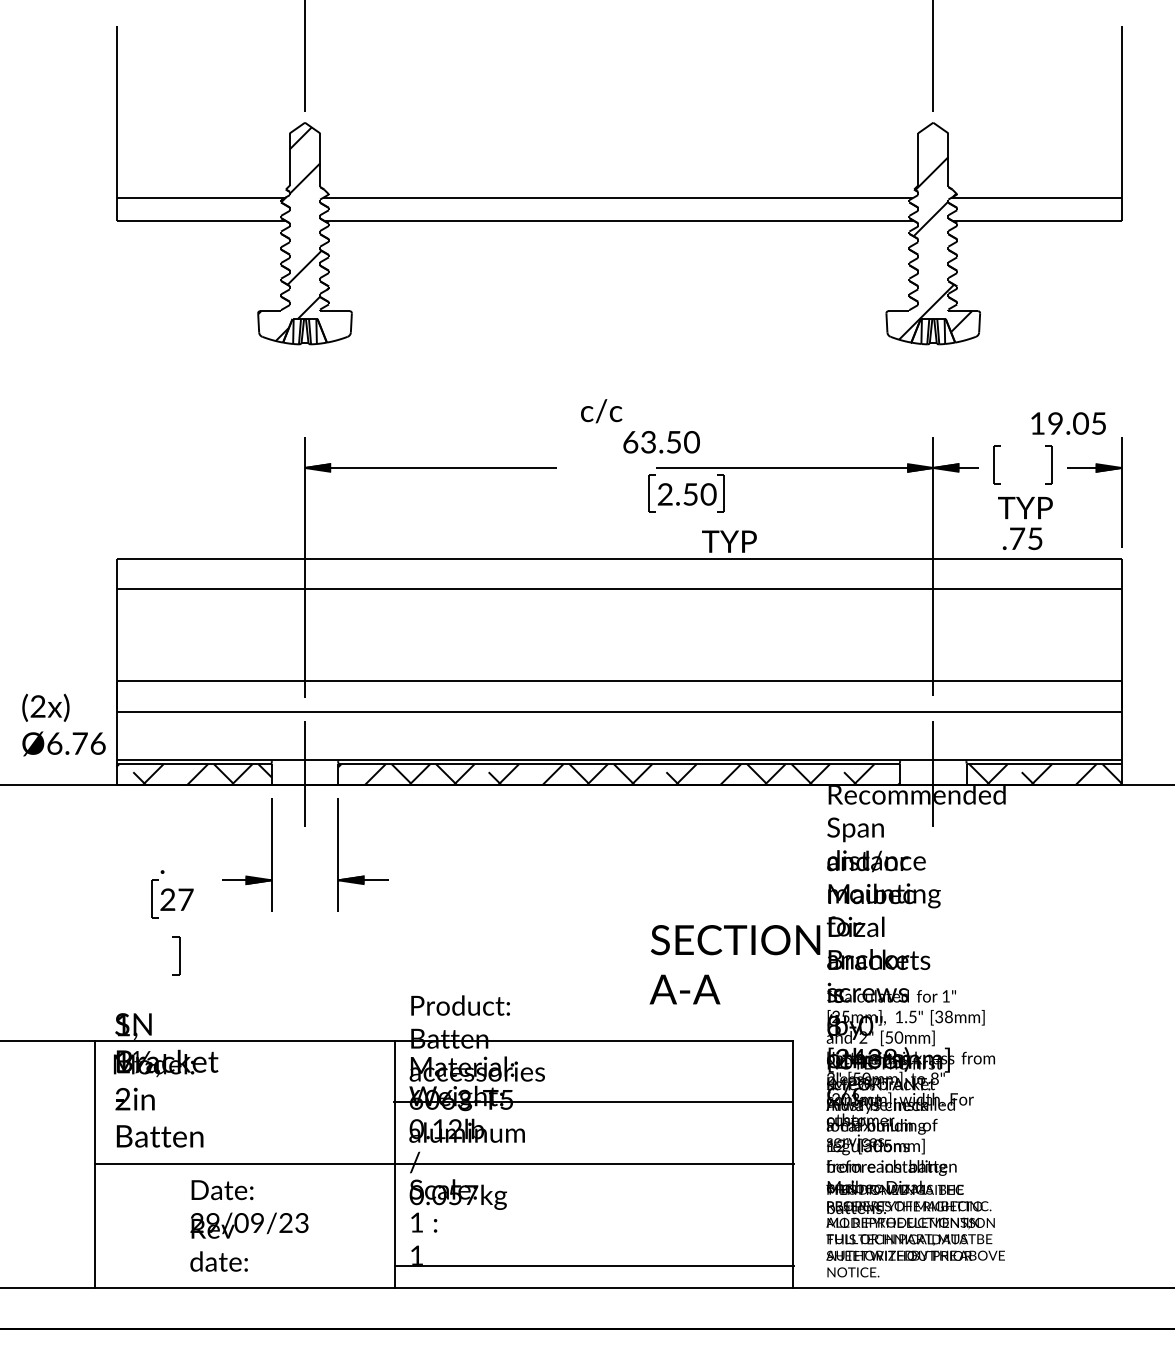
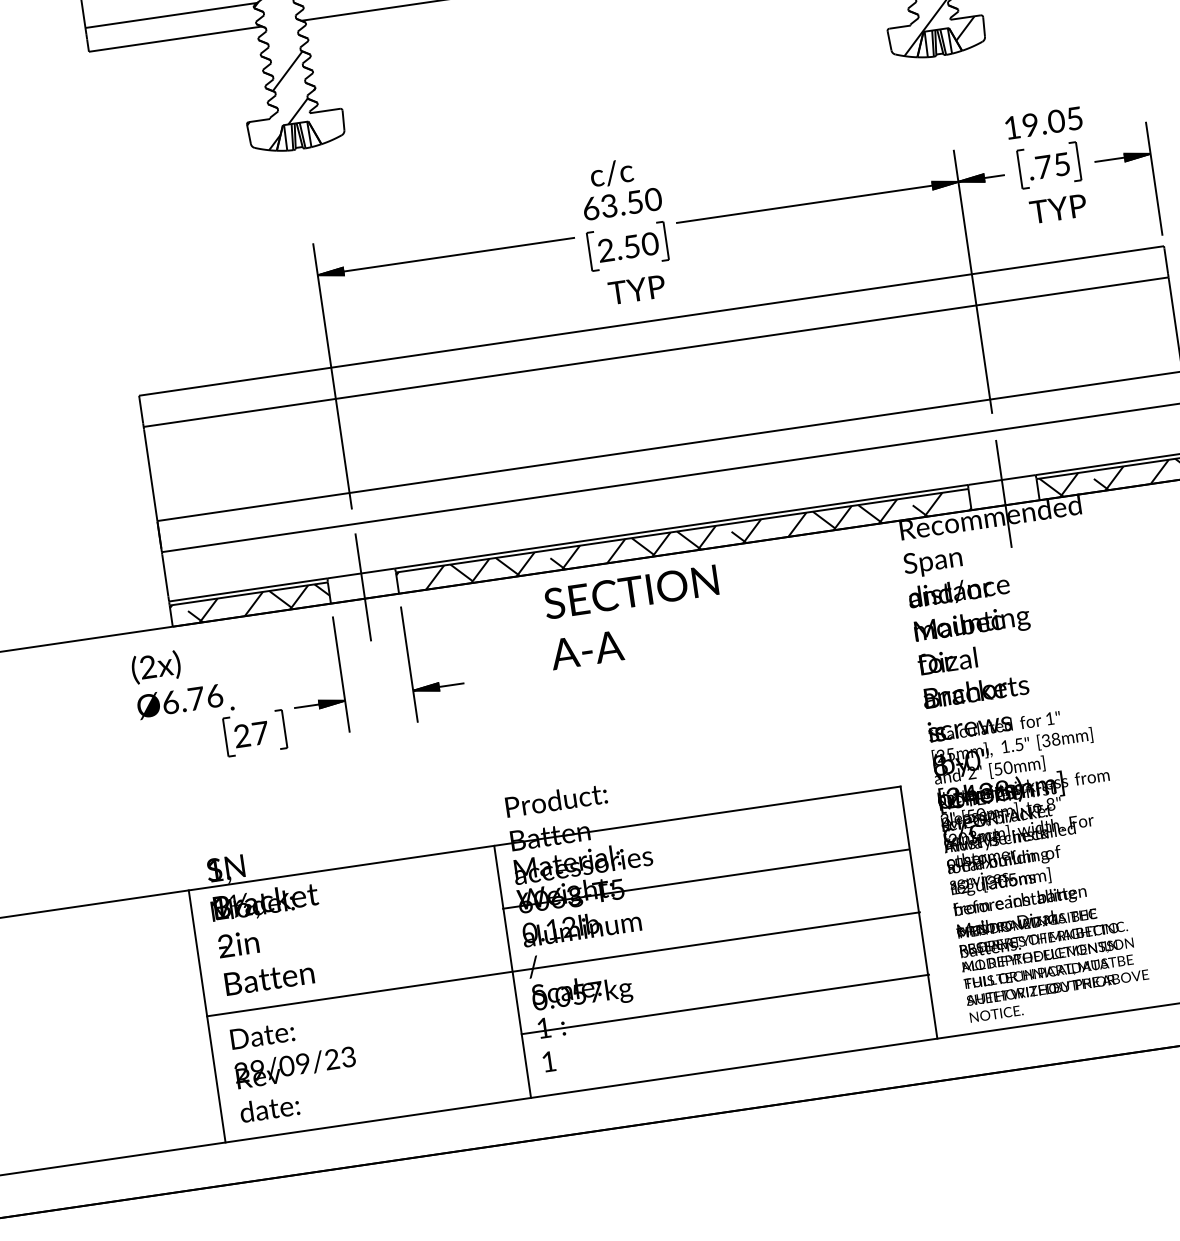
text: (1068, 423) -> (1043, 123), moved
text: (661, 442) -> (622, 204), moved
part: (686, 493) -> (627, 246), moved
text: (1022, 538) -> (1049, 166), moved
text: (729, 541) -> (636, 289), moved
text: (63, 724) -> (176, 681), moved
part: (176, 955) -> (281, 728), moved
text: (734, 964) -> (633, 617), moved
text: (249, 1225) -> (295, 1067), moved
line: (593, 1266) -> (724, 1004), moved

